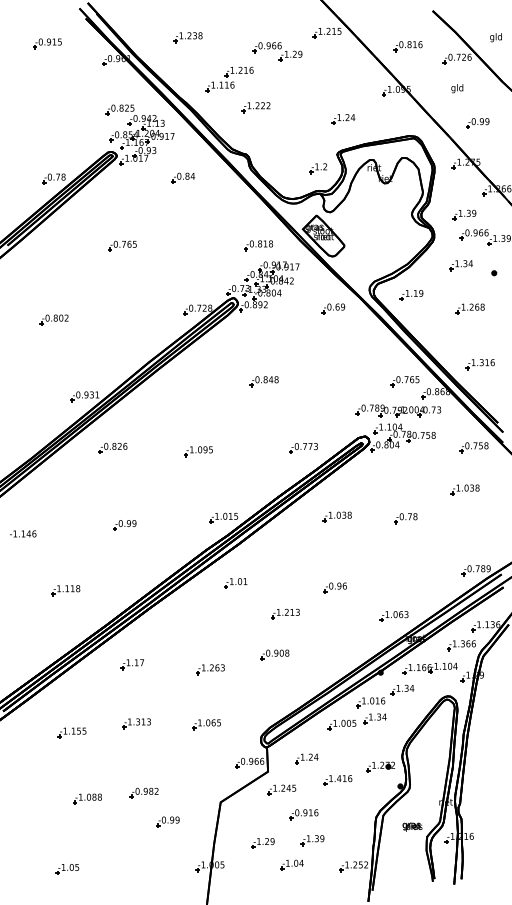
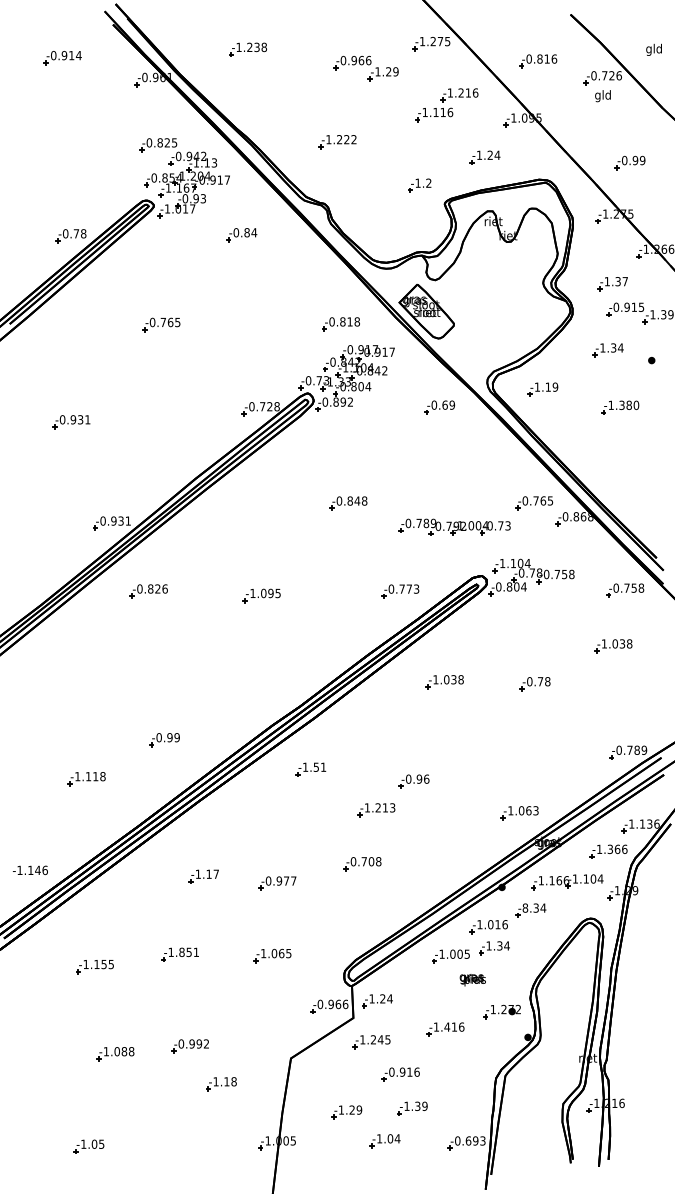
text: (334, 31) -> (440, 41), -1.215 -> -1.275
text: (59, 41) -> (78, 55), -0.915 -> -0.914
part: (229, 79) -> (446, 105), moved
text: (456, 88) -> (602, 96), moved
part: (343, 119) -> (484, 157), moved
part: (318, 168) -> (419, 185), moved
text: (474, 213) -> (625, 281), -1.39 -> -1.37
text: (483, 232) -> (637, 306), -0.966 -> -0.915
text: (477, 307) -> (629, 405), -1.268 -> -1.380
text: (61, 317) -> (80, 419), -0.802 -> -0.931
part: (480, 364) -> (633, 480), removed
part: (398, 410) -> (454, 526), moved
part: (223, 518) -> (294, 683), removed
part: (124, 525) -> (164, 740), moved
text: (23, 534) -> (30, 870), moved
text: (240, 581) -> (316, 766), -1.01 -> -1.51
part: (334, 587) -> (413, 781), moved
text: (276, 653) -> (364, 861), -0.908 -> -0.708
part: (132, 664) -> (203, 876), moved
text: (212, 667) -> (280, 880), -1.263 -> -0.977
text: (398, 687) -> (525, 907), -1.34 -> -8.34
text: (143, 722) -> (189, 952), -1.313 -> -1.851
part: (306, 759) -> (377, 1001), moved
text: (151, 791) -> (199, 1043), -0.982 -> -0.992
text: (170, 819) -> (224, 1081), -0.99 -> -1.18
text: (412, 827) -> (472, 980), moved
text: (356, 864) -> (470, 1140), -1.252 -> -0.693

